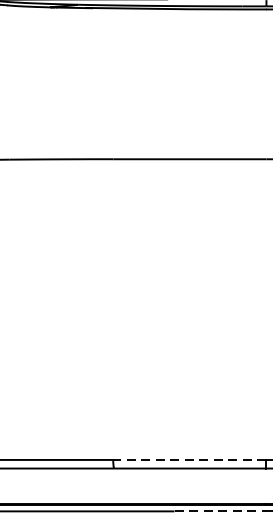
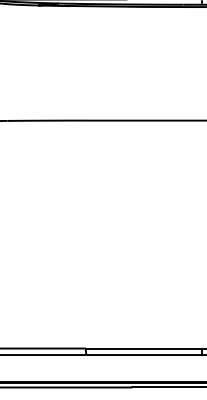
line: (189, 459) -> (143, 348), dashed -> solid
line: (220, 511) -> (167, 387), dashed -> solid

